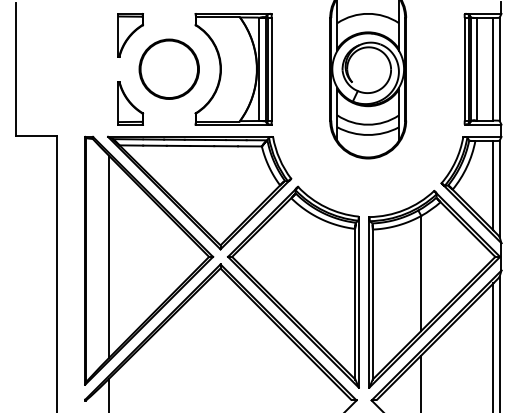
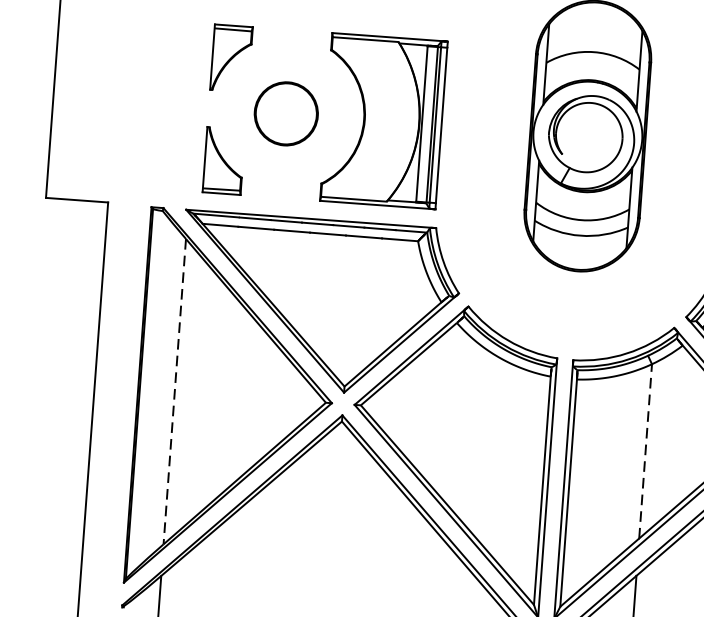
circle: (168, 68) -> (285, 112), size x0.7
line: (109, 256) -> (175, 391), solid -> dashed
line: (421, 273) -> (645, 451), solid -> dashed

